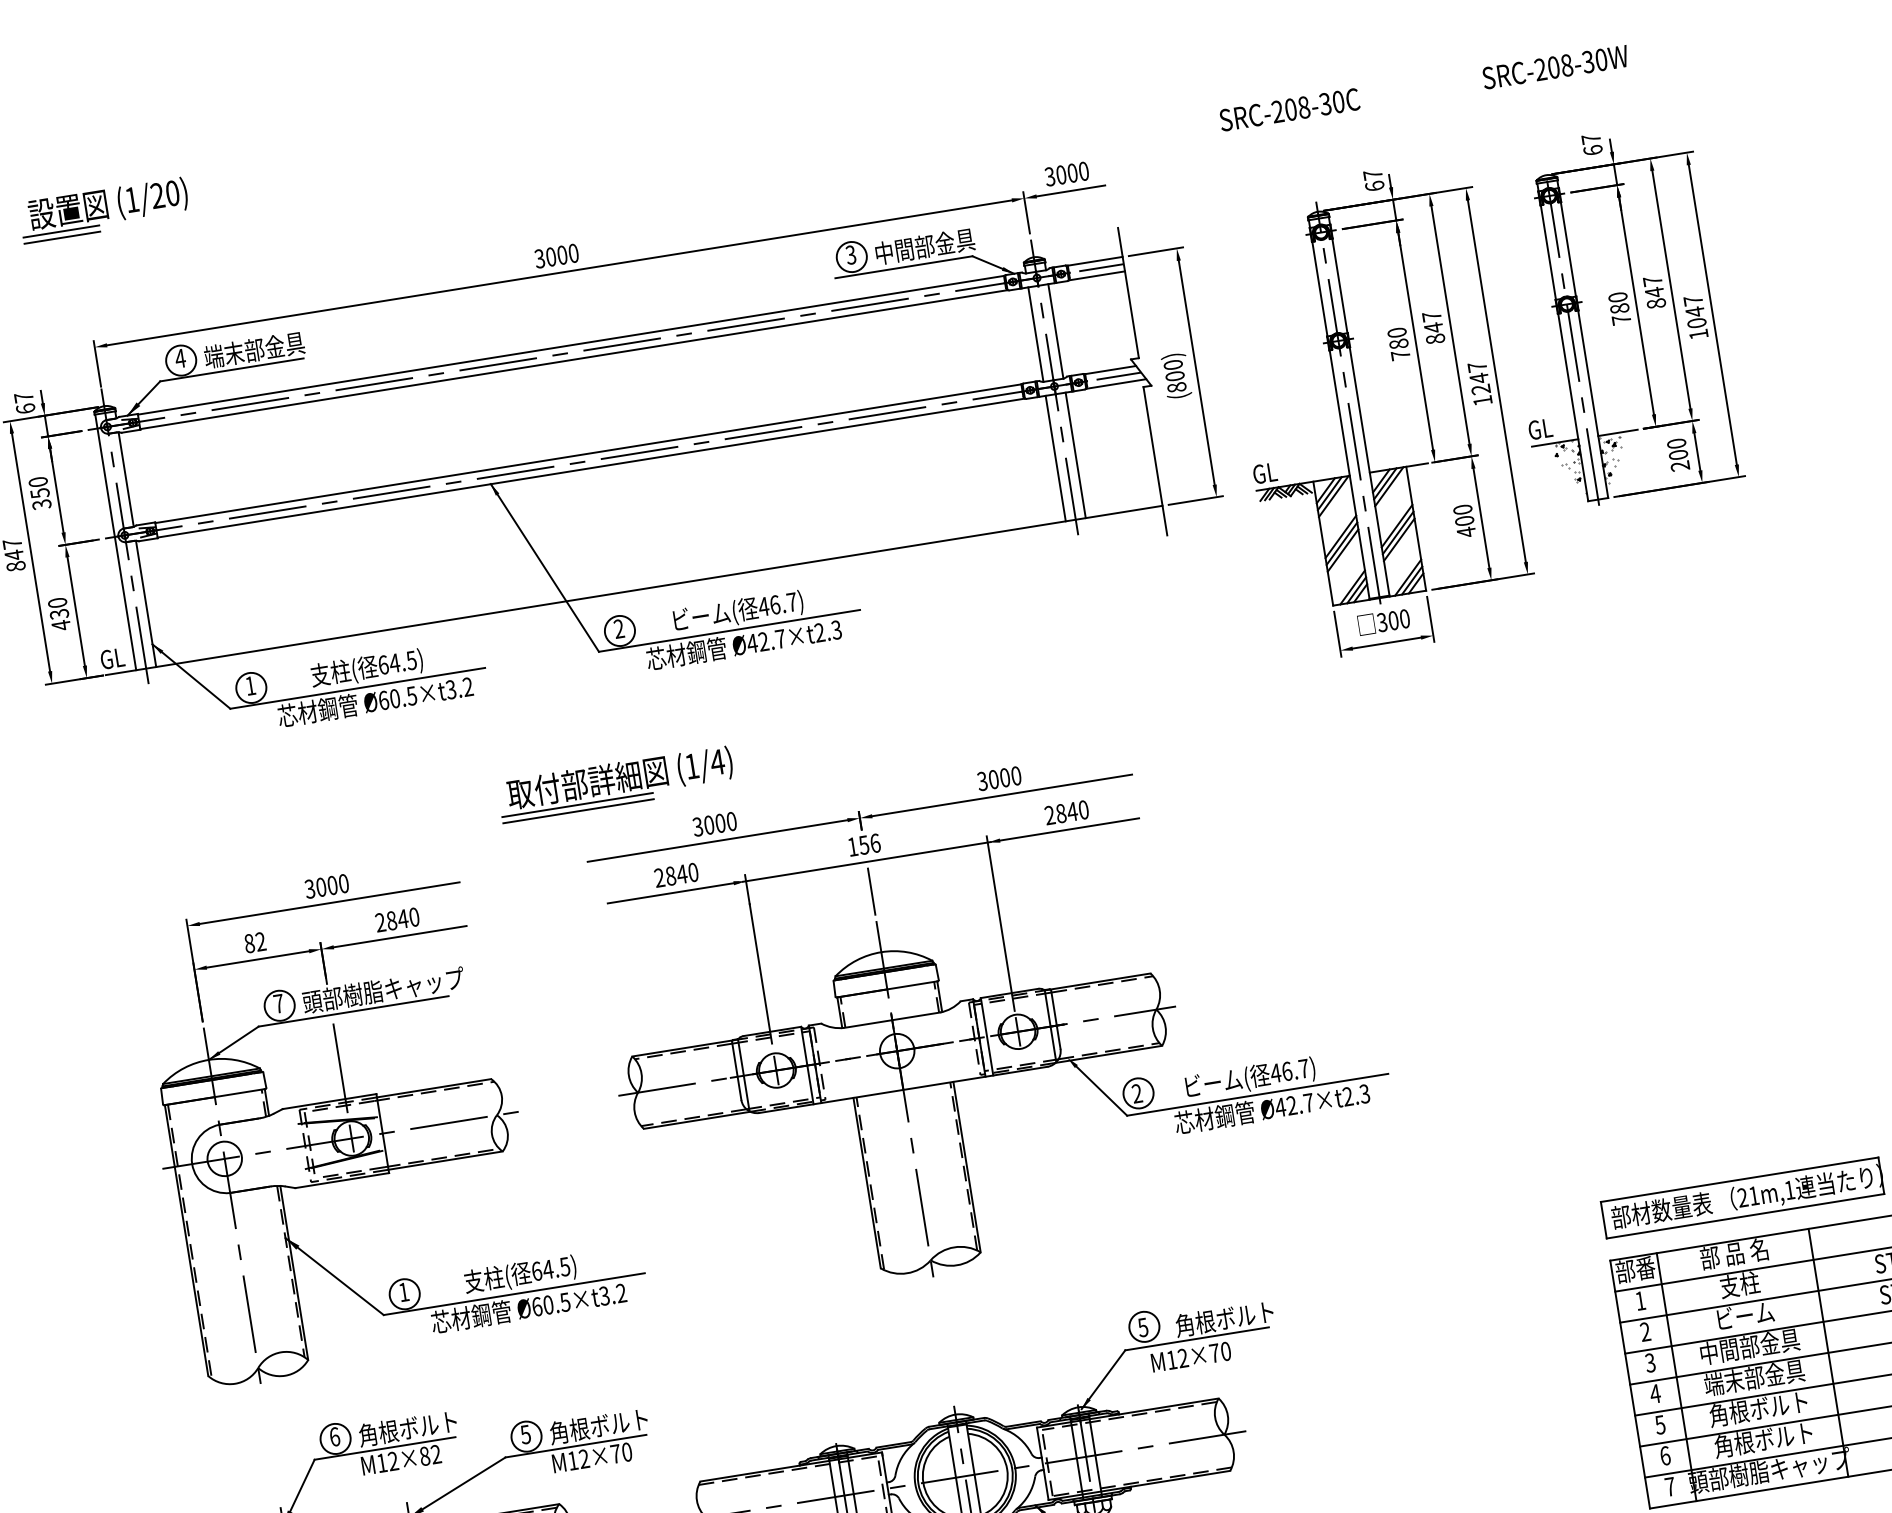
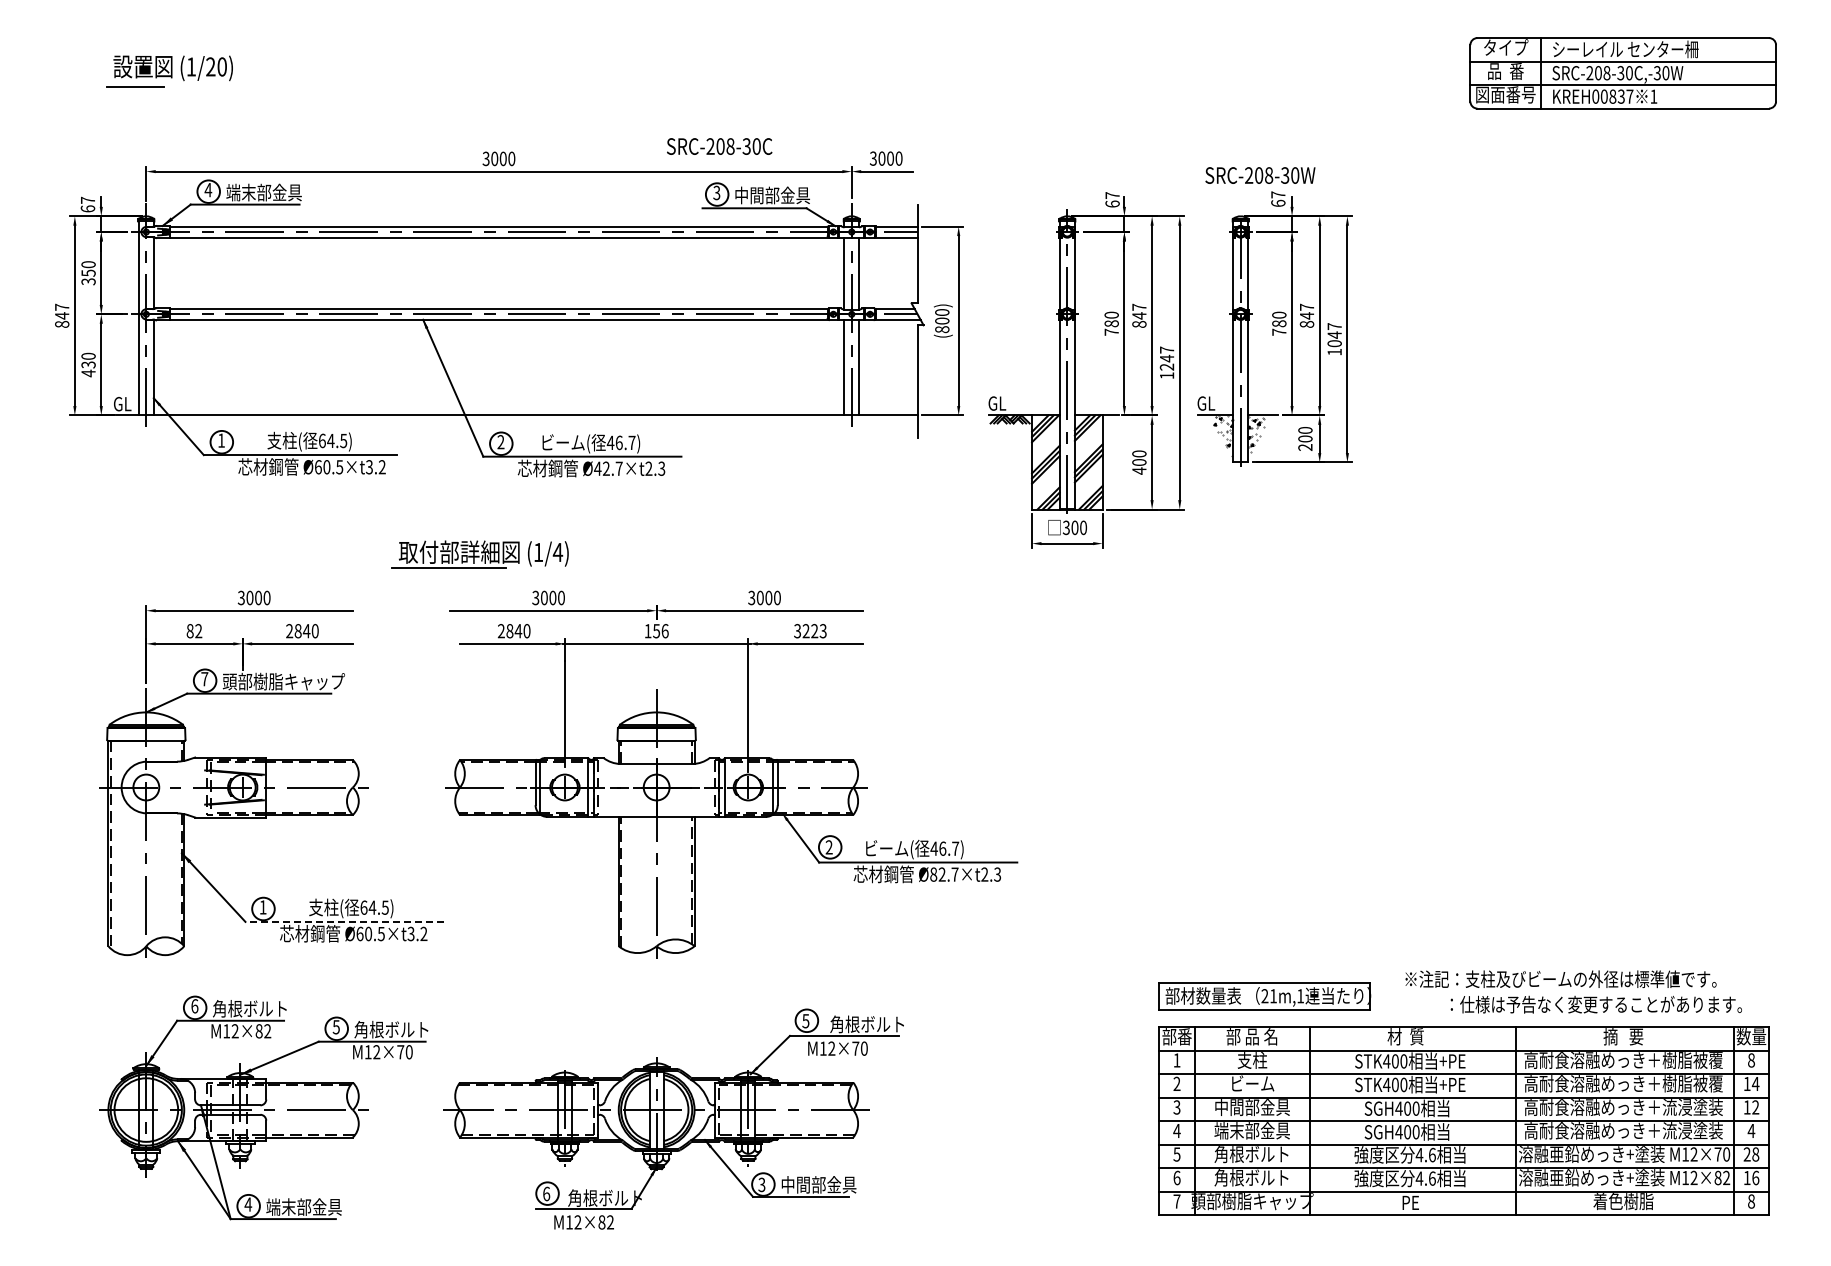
text: (1555, 67) -> (1260, 175), moved
text: (1289, 109) -> (719, 146), moved
line: (61, 232) -> (135, 82), removed
line: (578, 811) -> (449, 572), removed
text: (1066, 813) -> (810, 631), 2840 -> 3223
line: (871, 890) -> (656, 665), removed
line: (340, 1067) -> (242, 733), removed
text: (1280, 1107) -> (933, 874), Ø42.7×t2.3 -> Ø82.7×t2.3
line: (514, 1293) -> (344, 921), solid -> dashed

